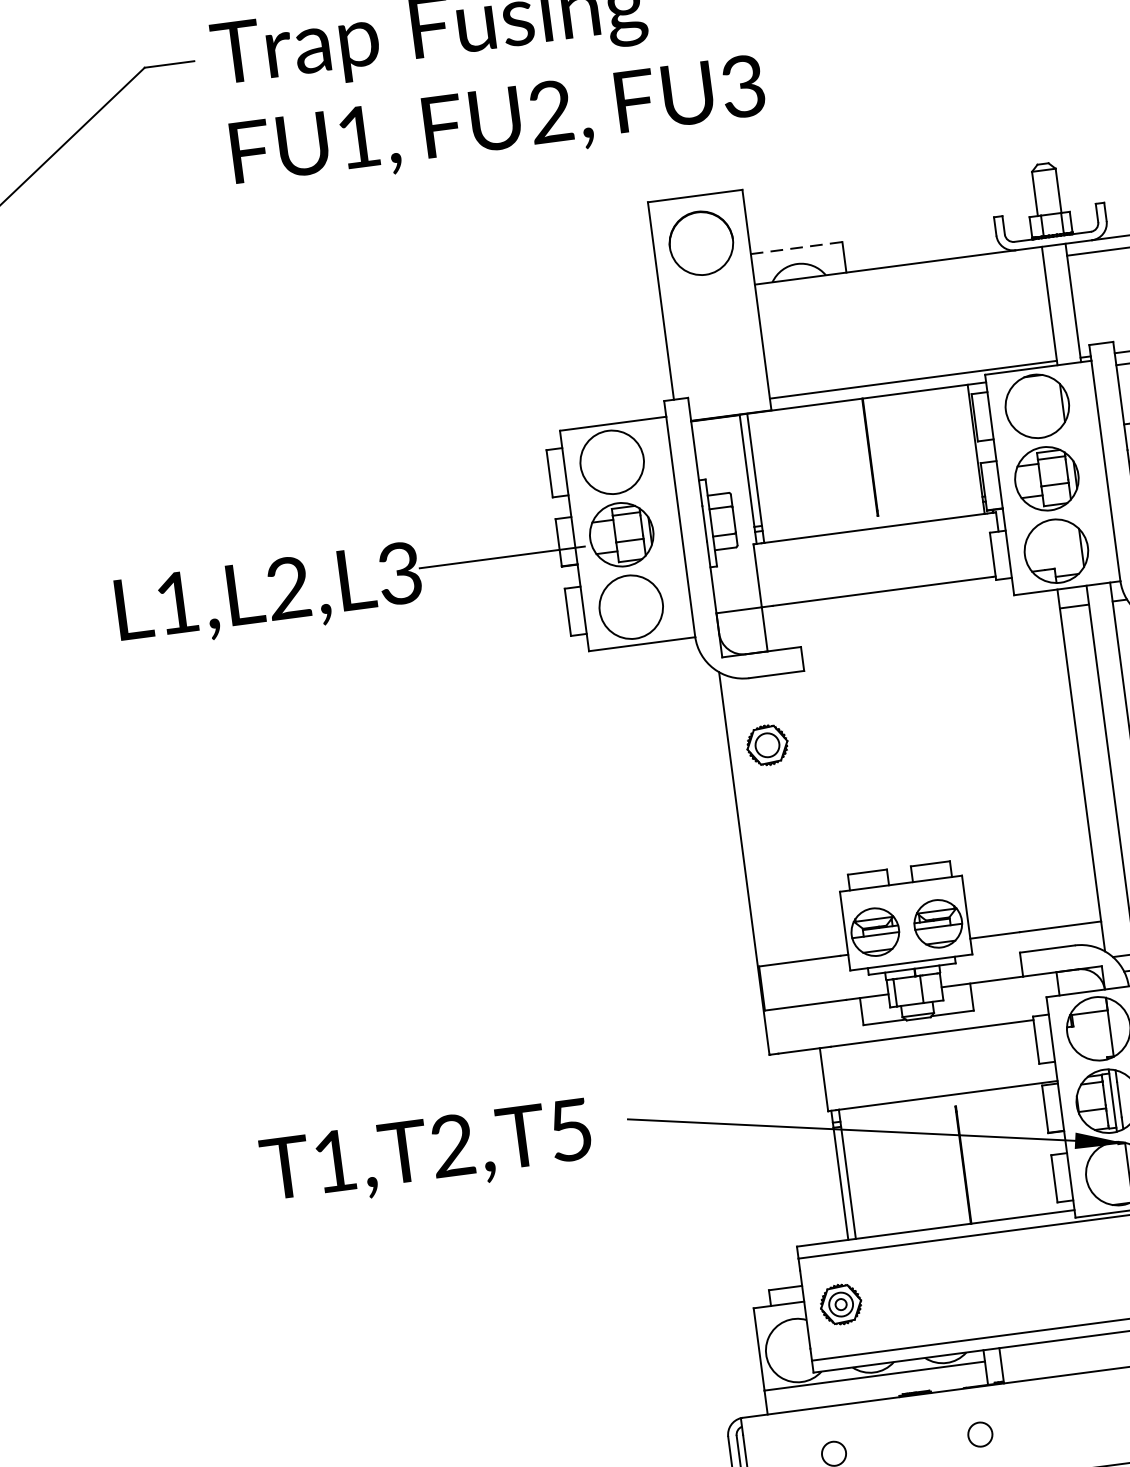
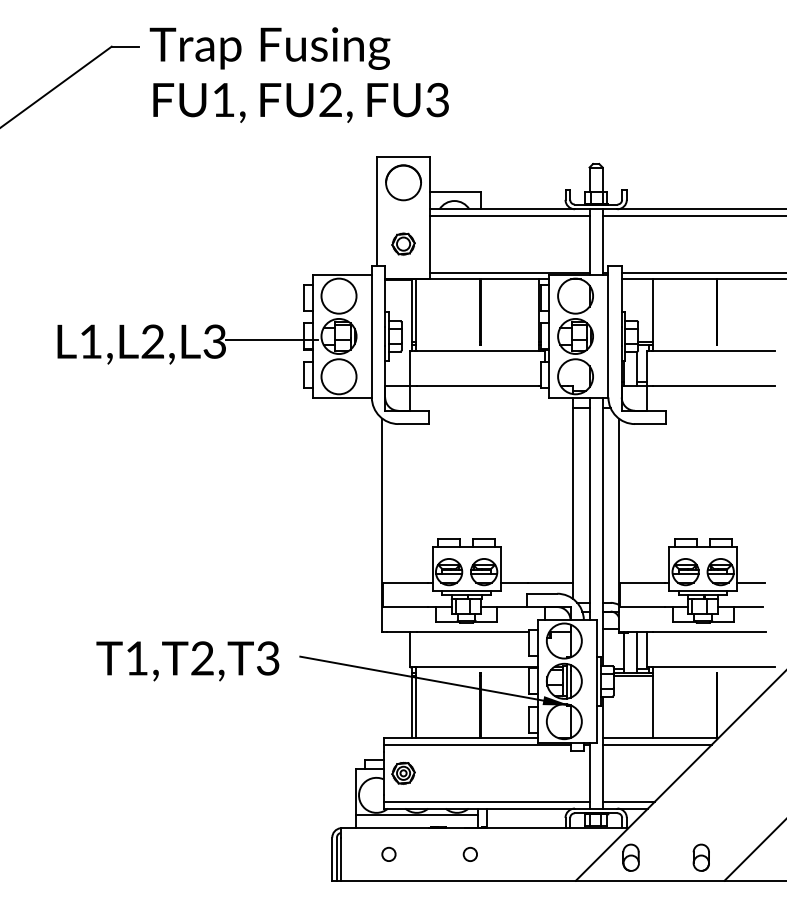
line: (795, 248) -> (454, 192), dashed -> solid
line: (899, 277) -> (509, 215), added
part: (767, 744) -> (403, 243), moved
text: (571, 1130) -> (268, 658), T1,T2,T5 -> T1,T2,T3

